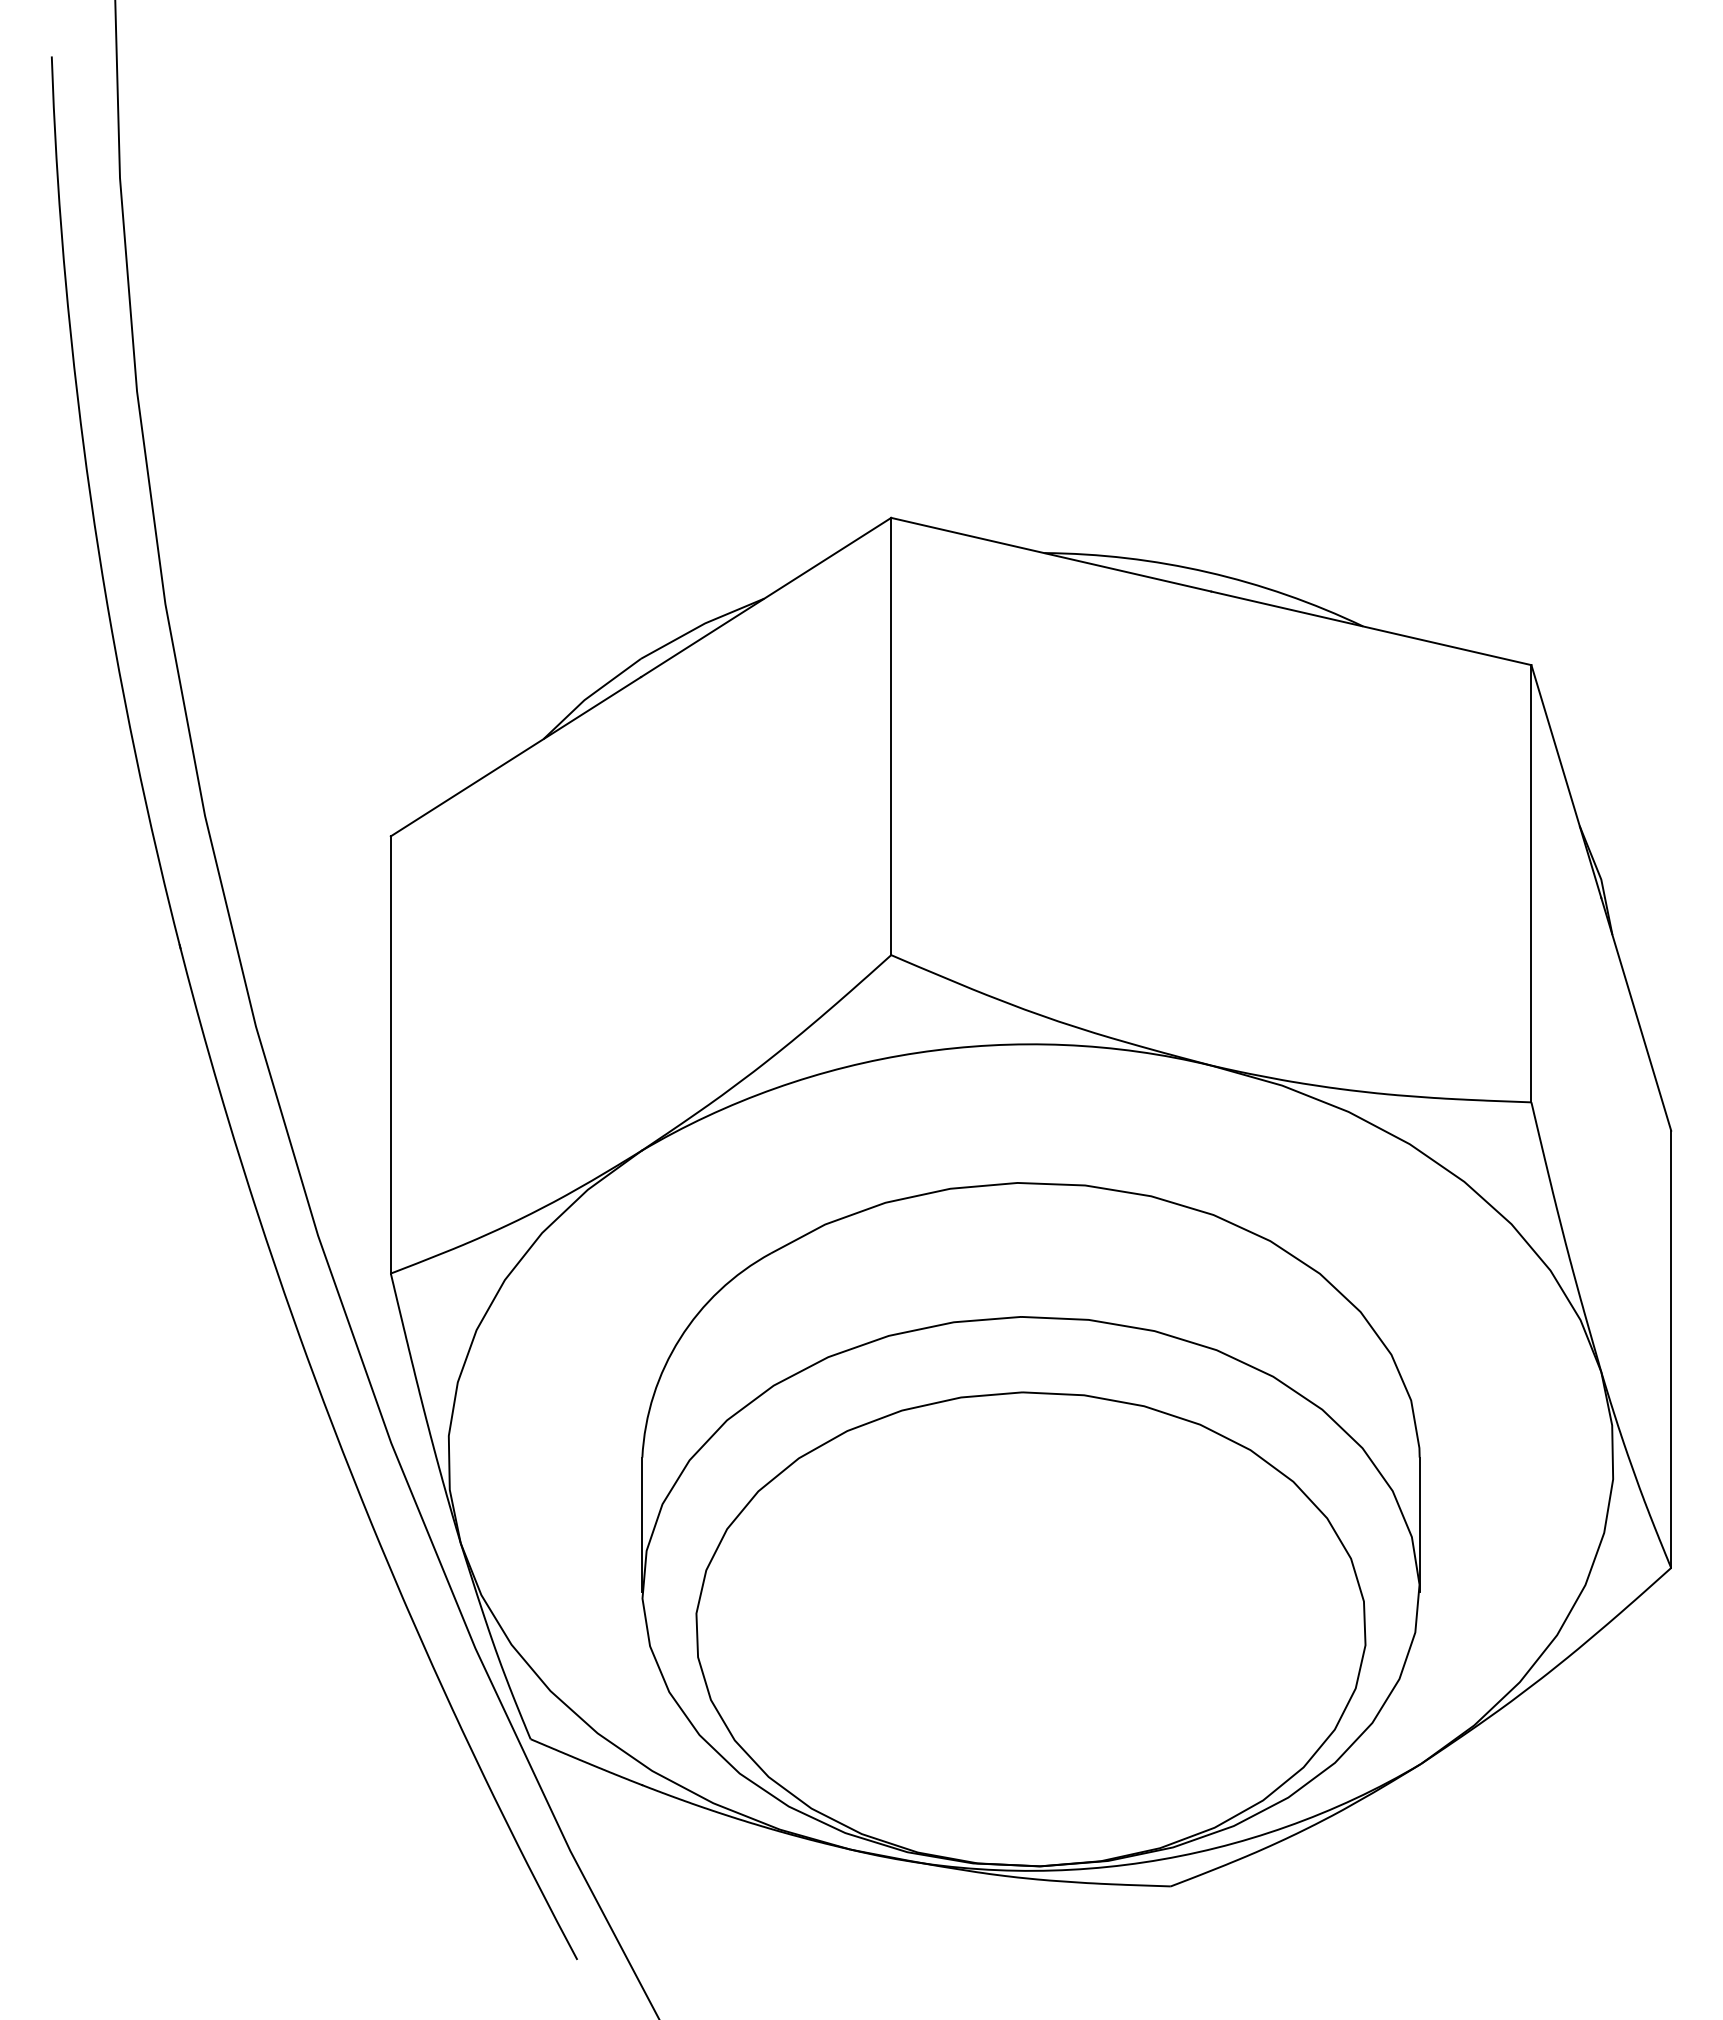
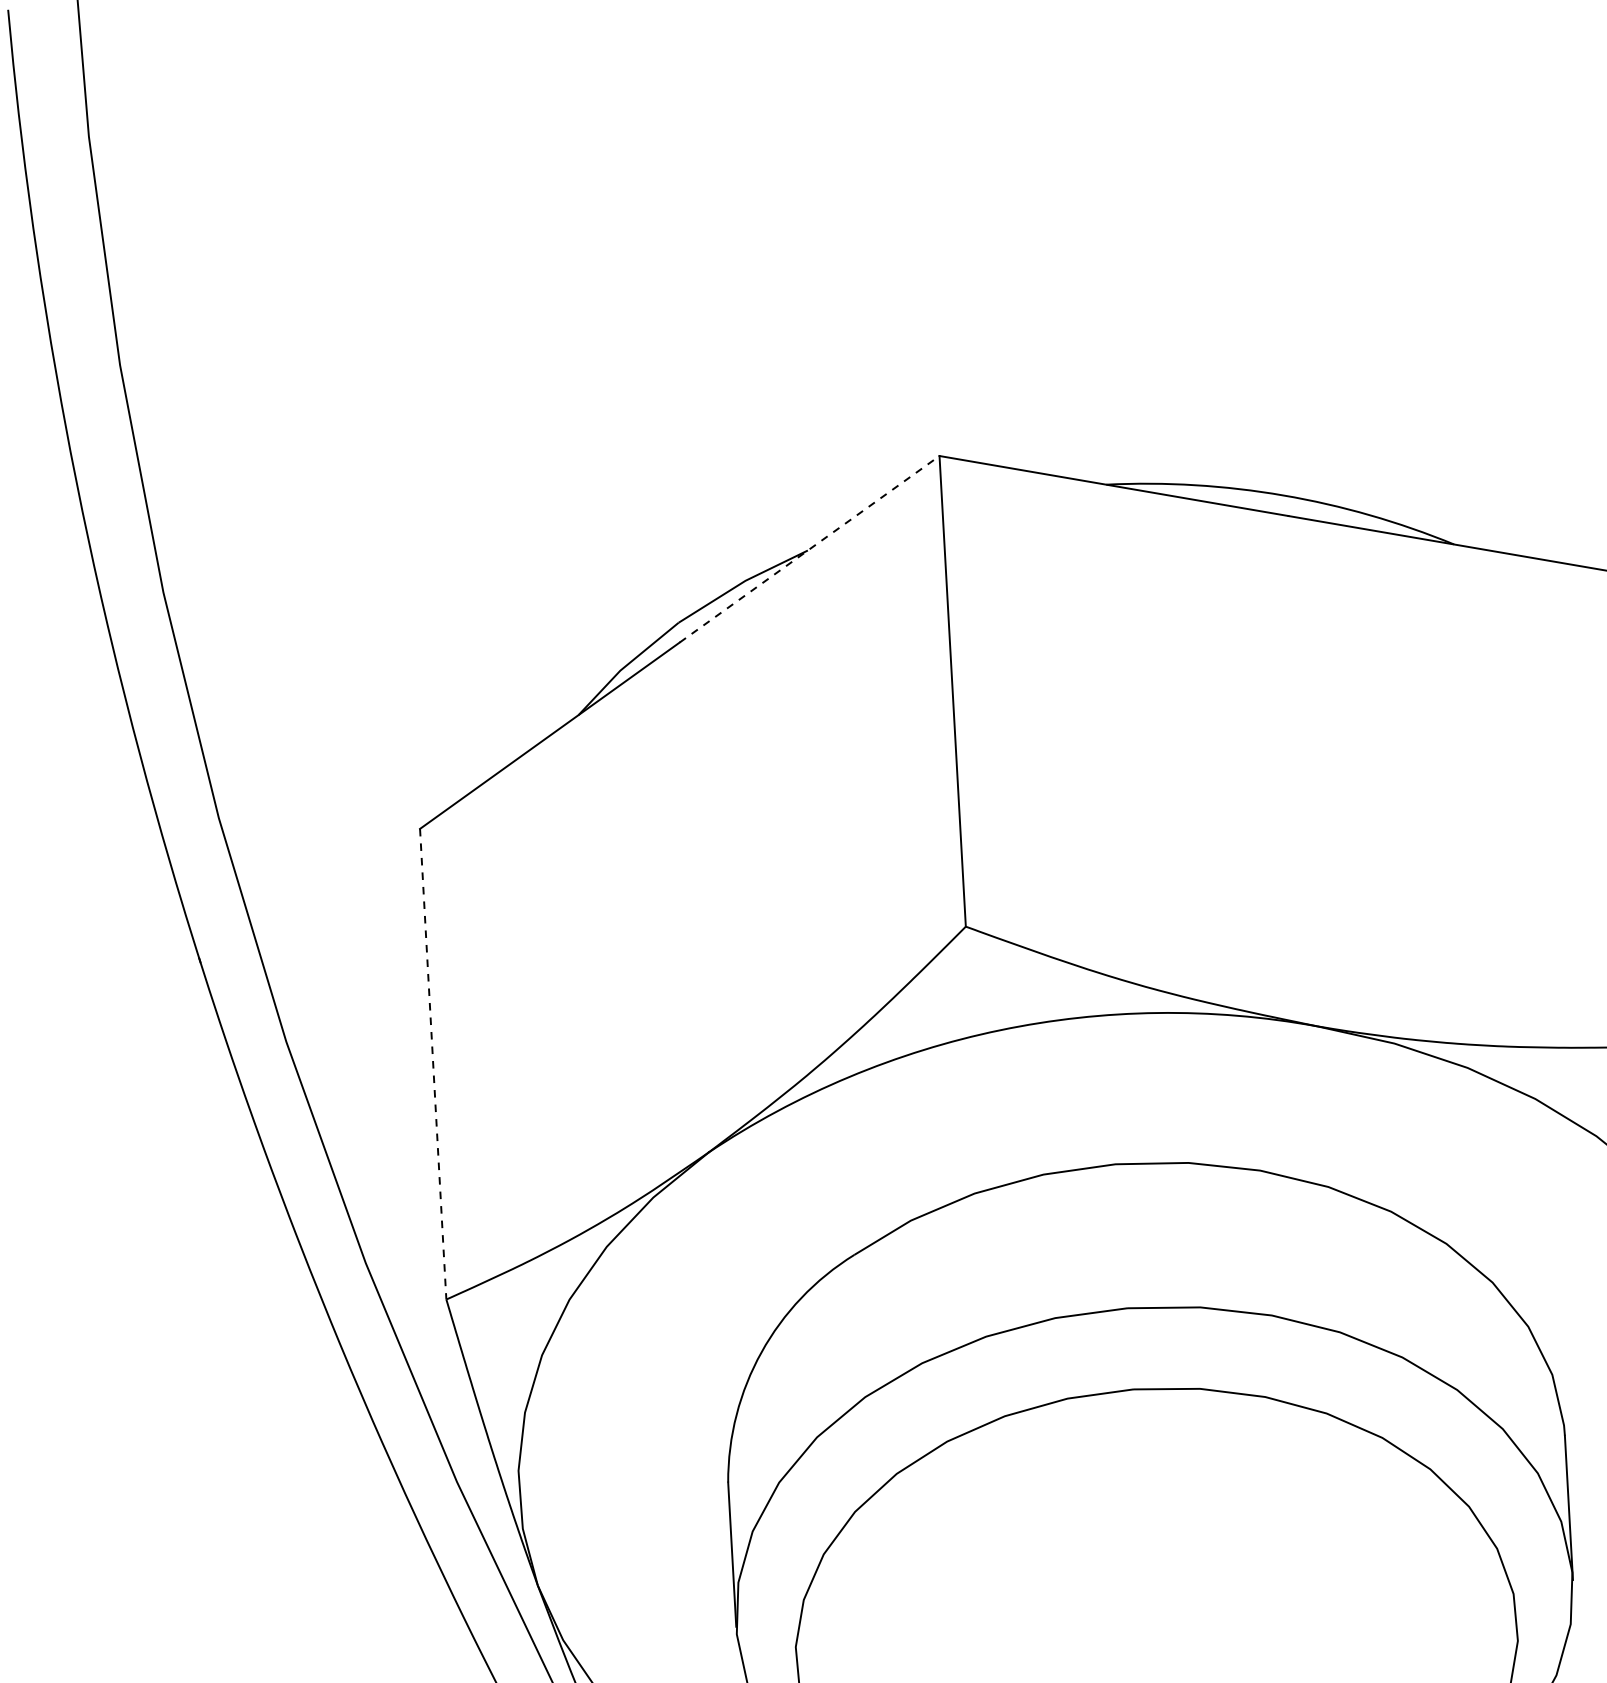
line: (766, 597) -> (810, 549), solid -> dashed
line: (390, 1054) -> (432, 1063), solid -> dashed

